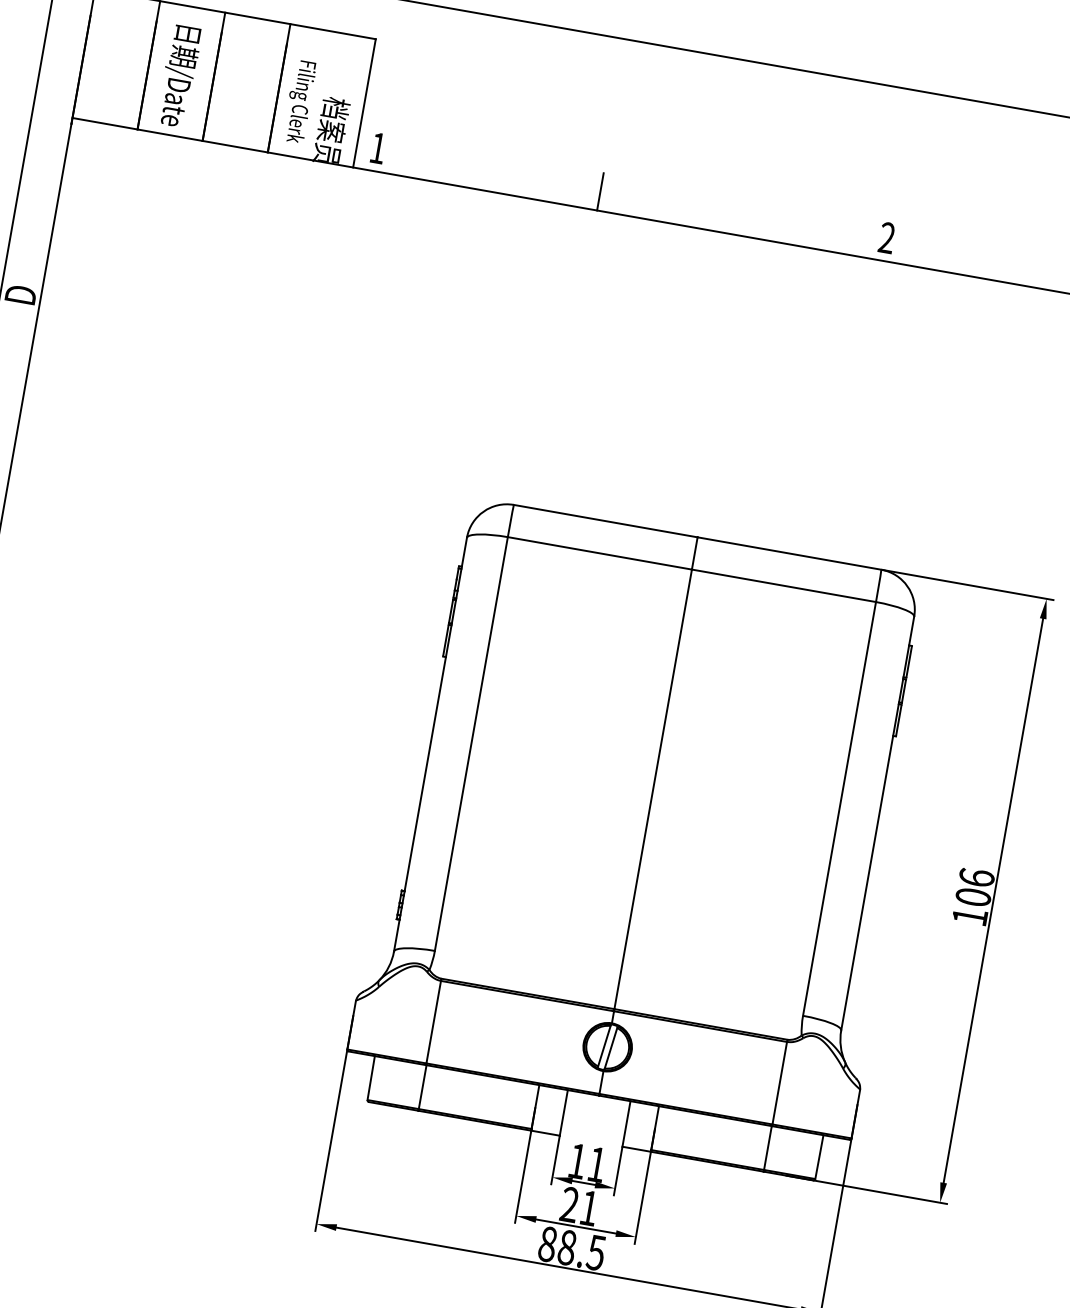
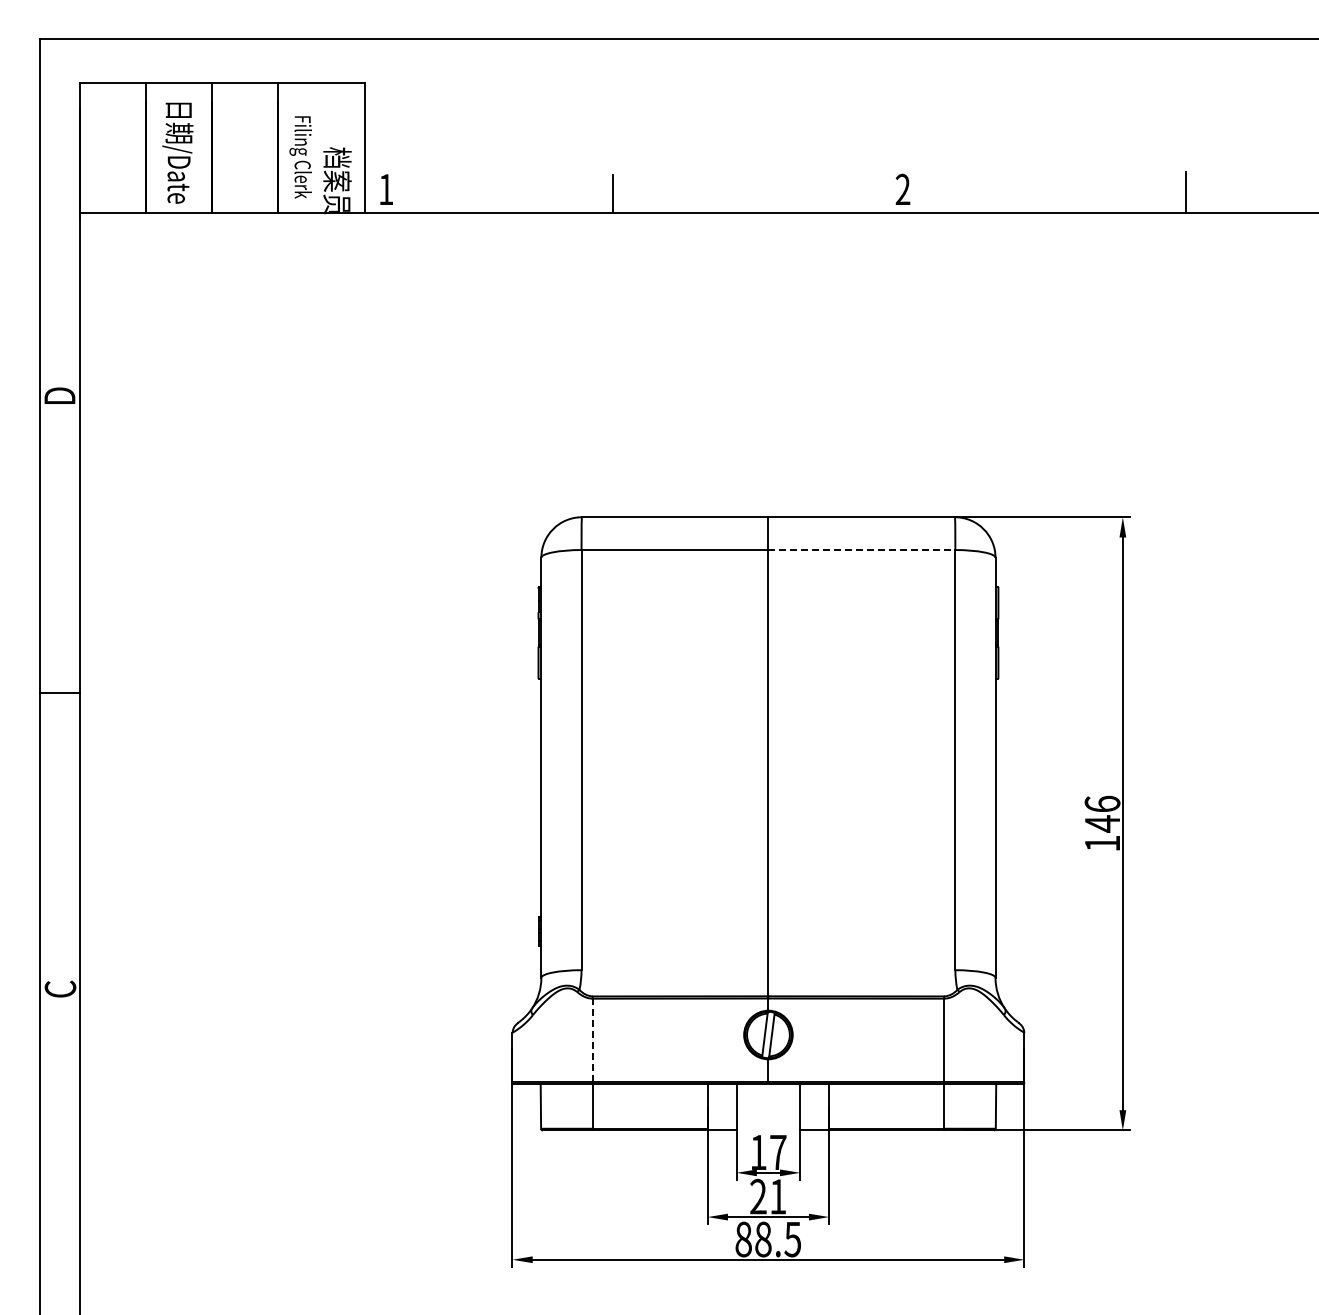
line: (784, 586) -> (862, 550), solid -> dashed
text: (973, 896) -> (1102, 823), 106 -> 146
line: (433, 1022) -> (592, 1040), solid -> dashed
text: (597, 1164) -> (778, 1152), 11 -> 17

